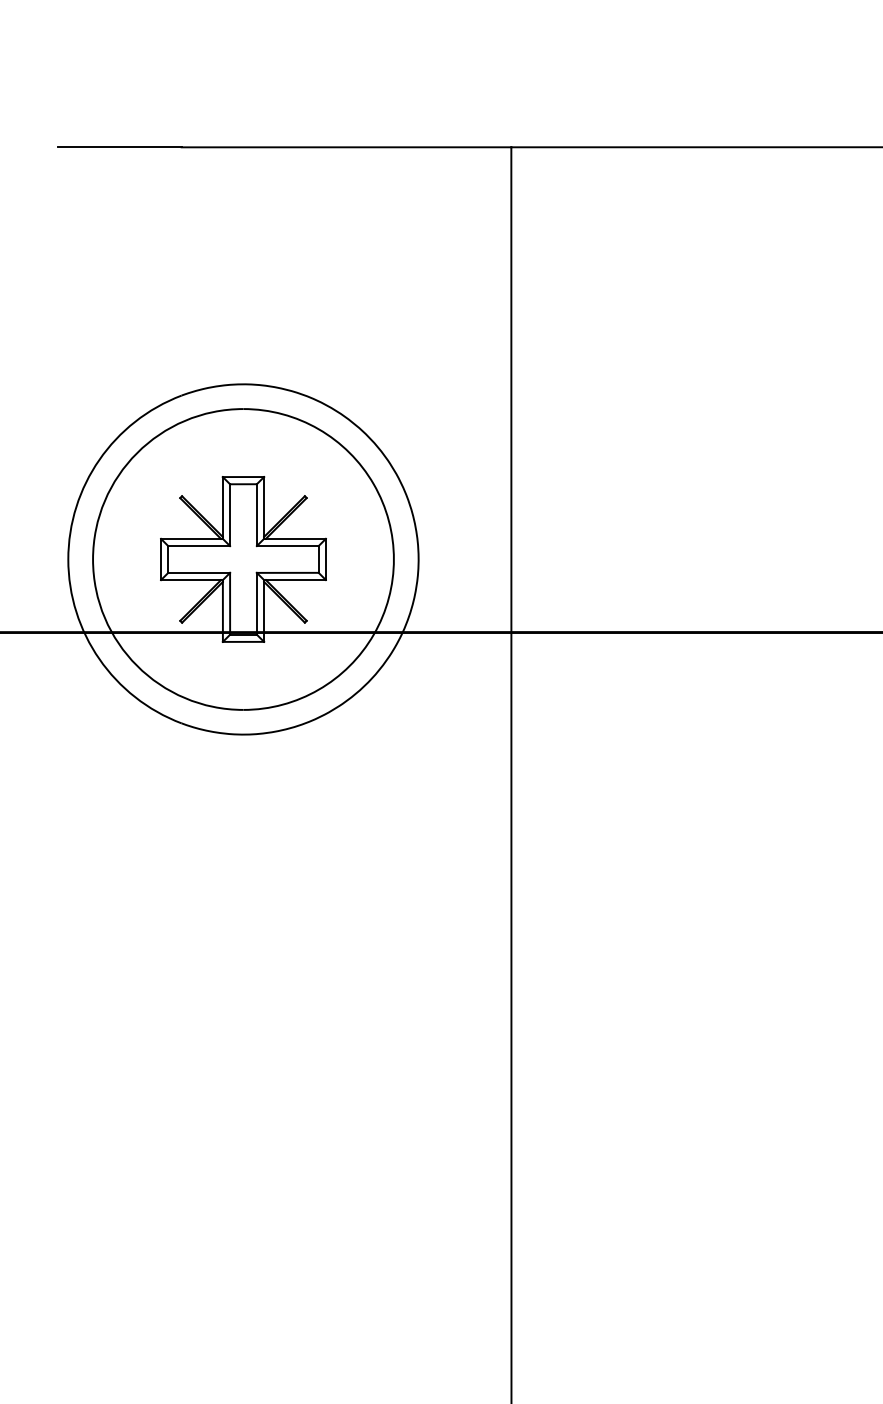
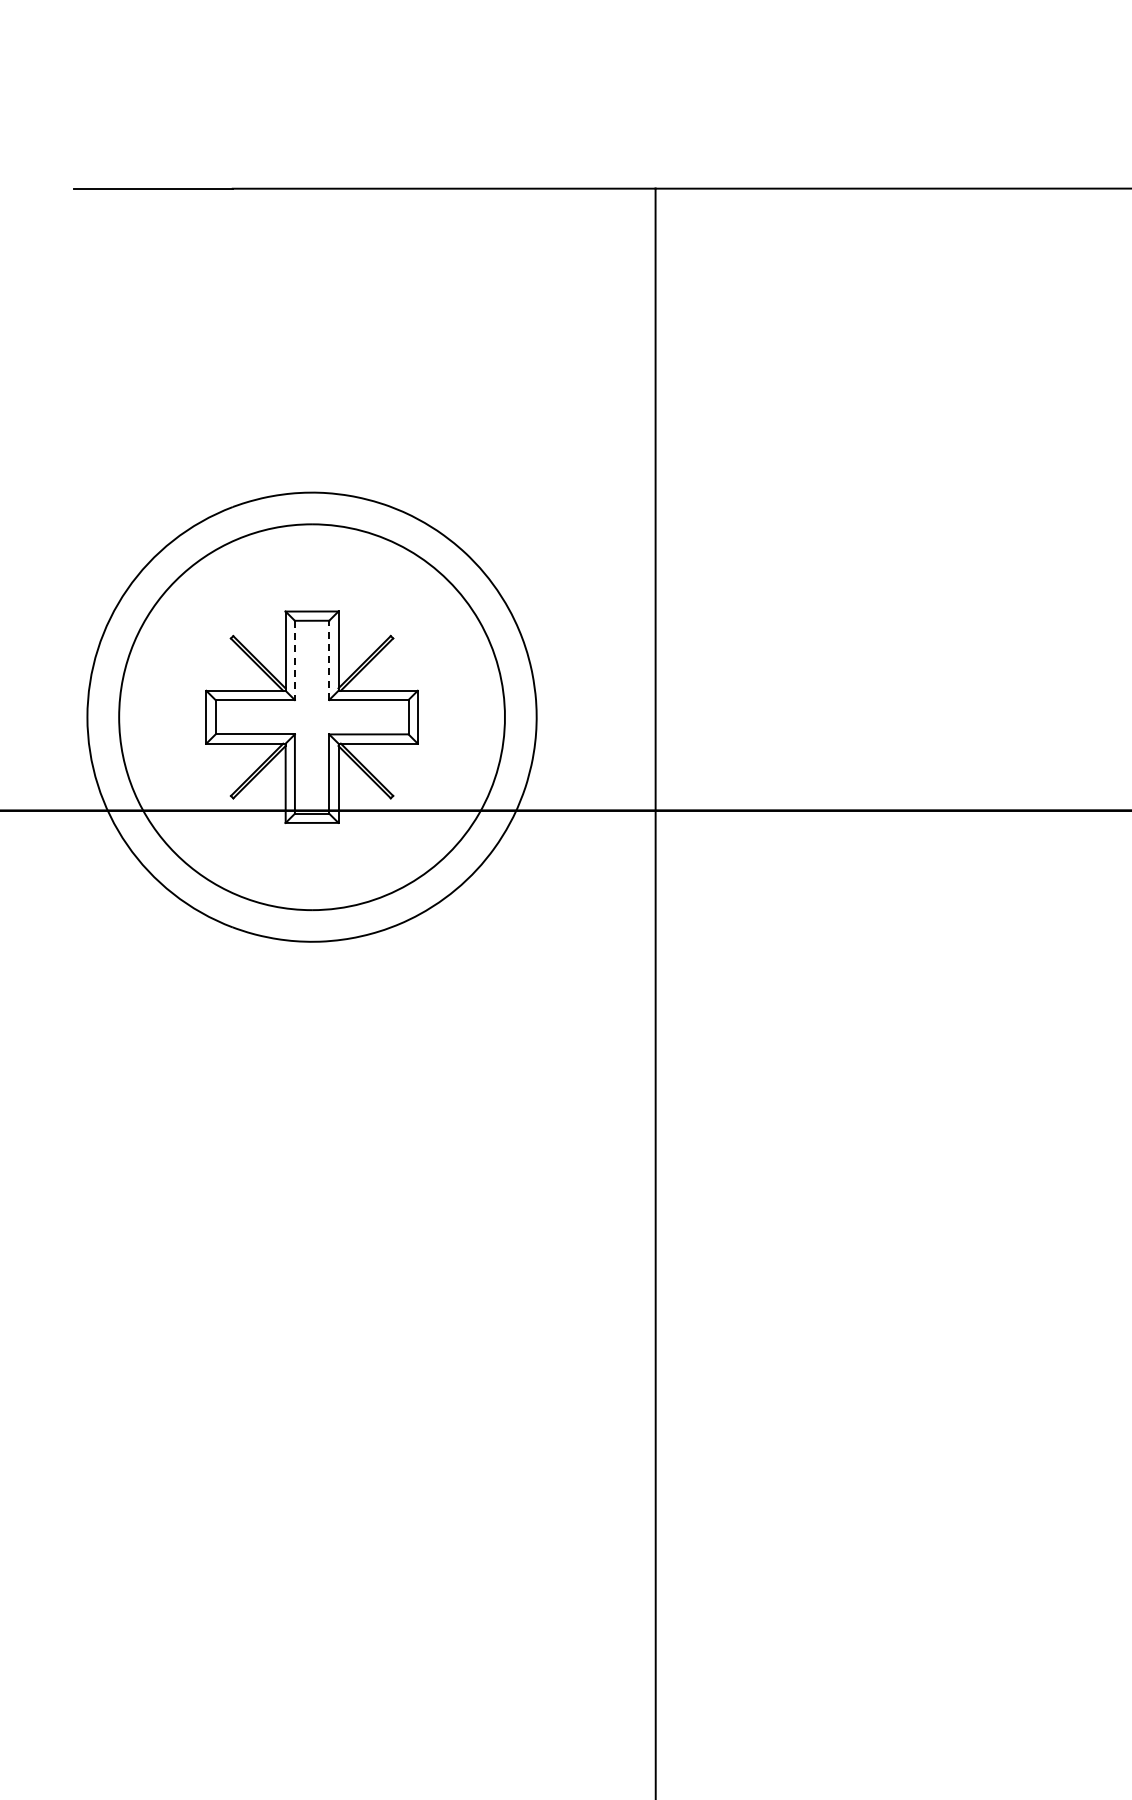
line: (229, 515) -> (294, 660), solid -> dashed
line: (257, 515) -> (329, 660), solid -> dashed

